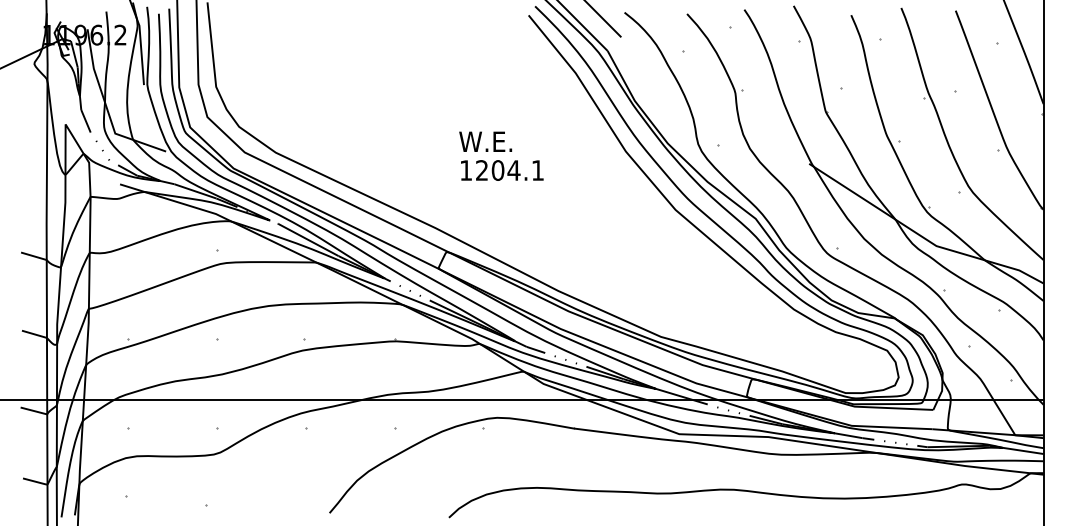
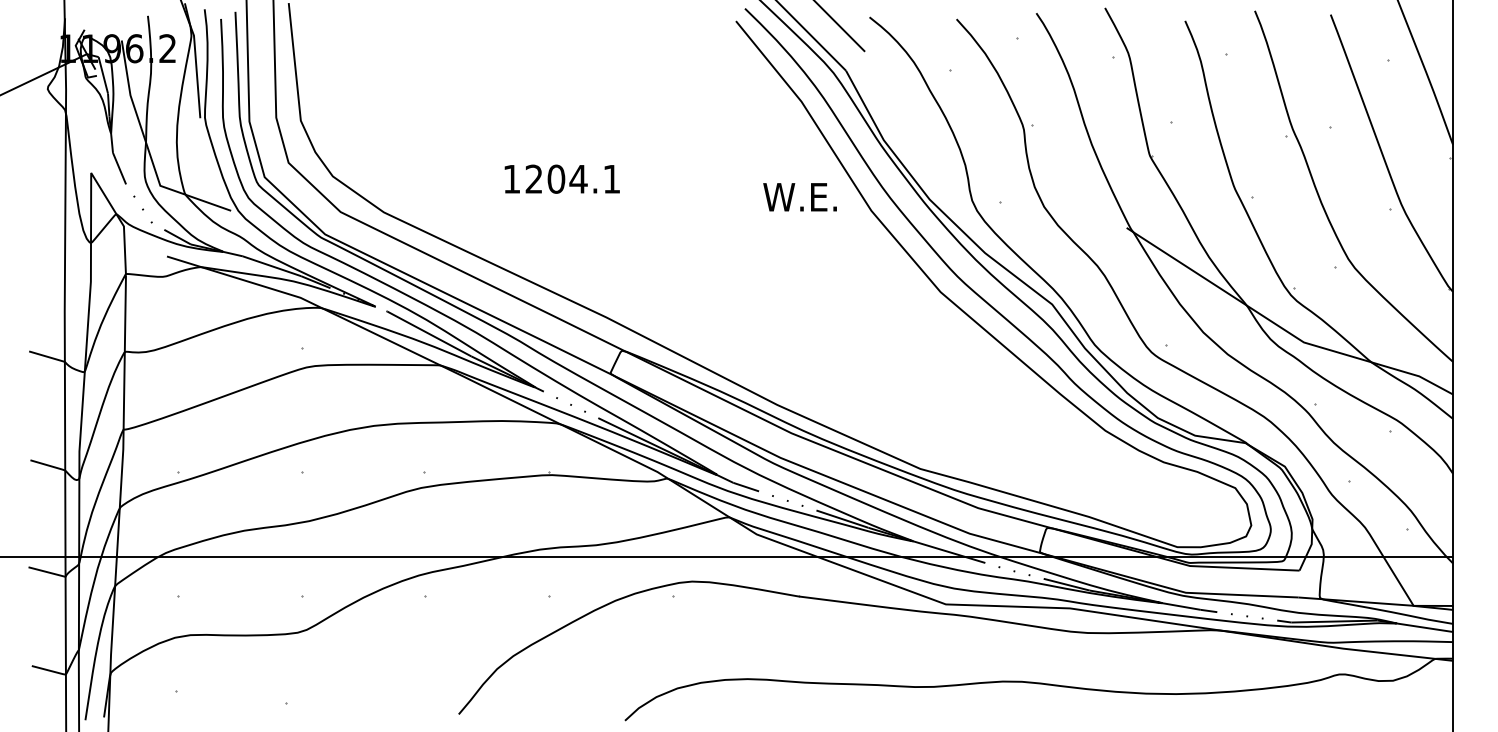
text: (485, 142) -> (799, 197), moved
text: (501, 170) -> (561, 178), moved

